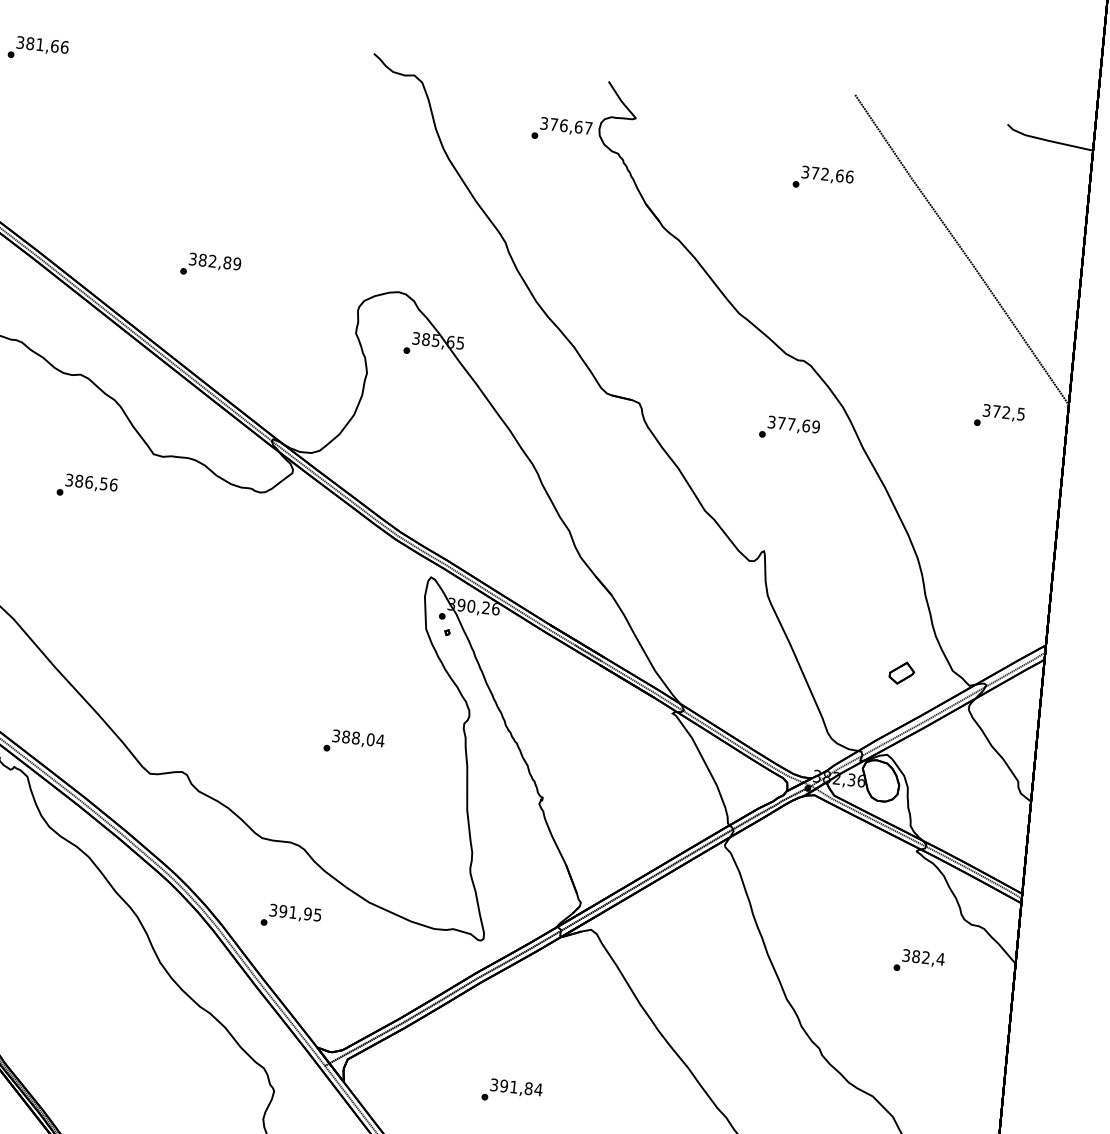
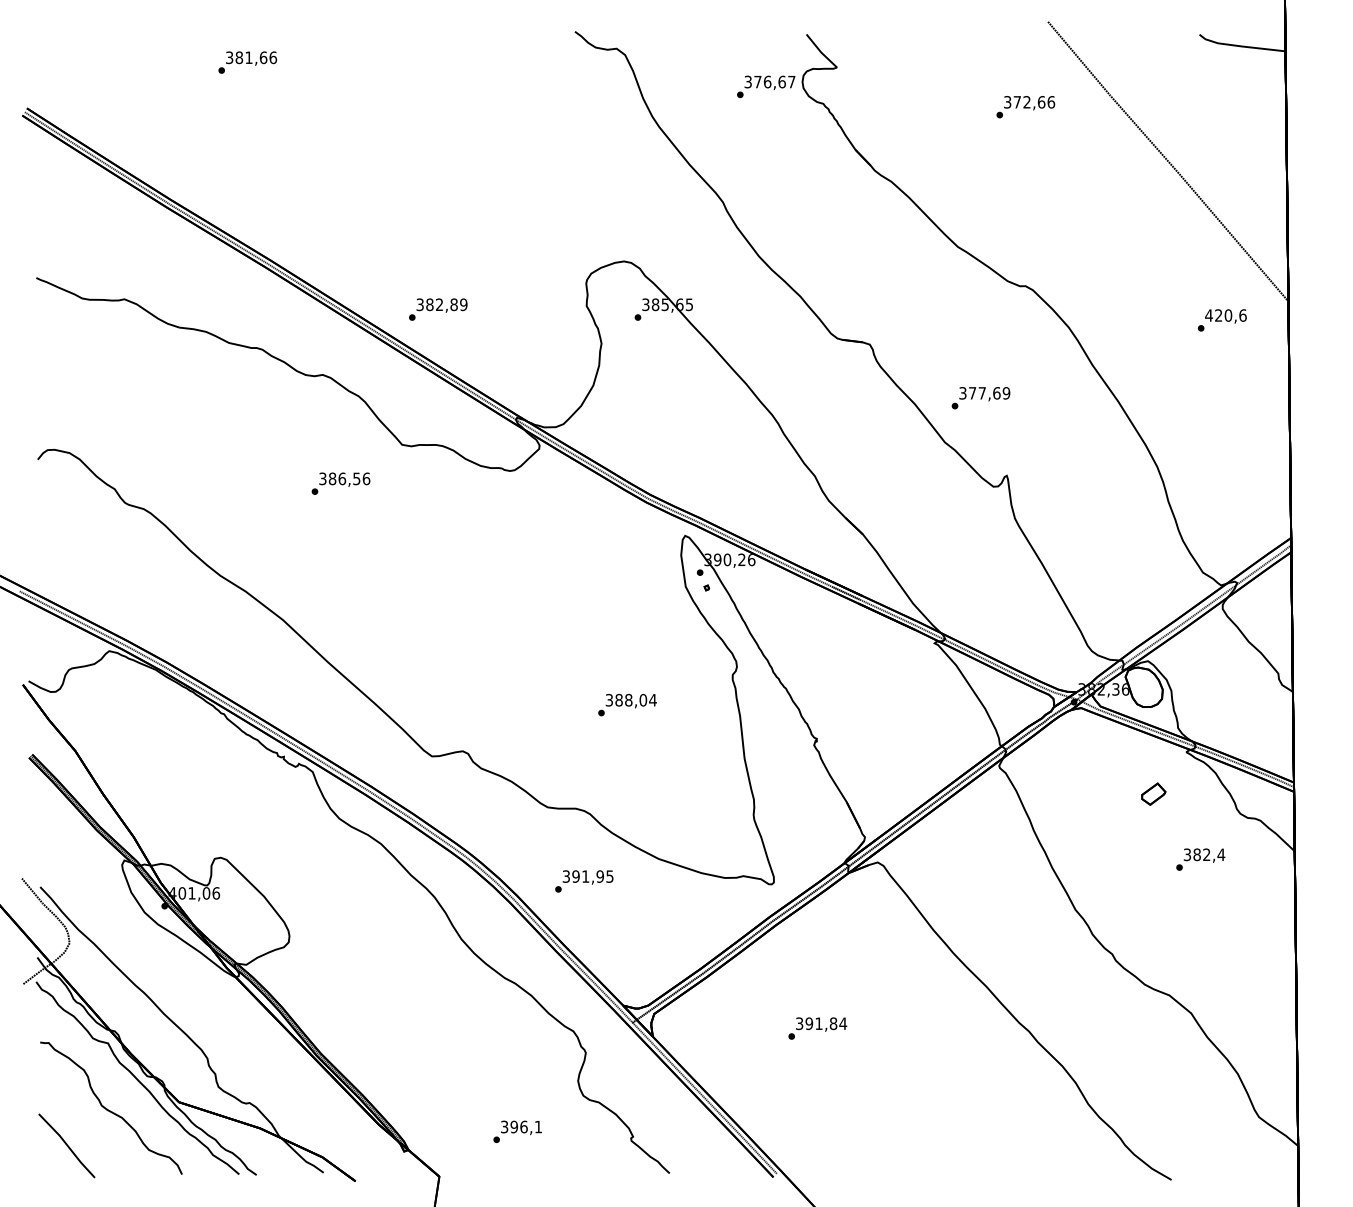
text: (211, 266) -> (438, 309), moved
text: (1003, 412) -> (1225, 315), 372,5 -> 420,6
text: (789, 429) -> (980, 398), moved
part: (901, 672) -> (1153, 793), moved

